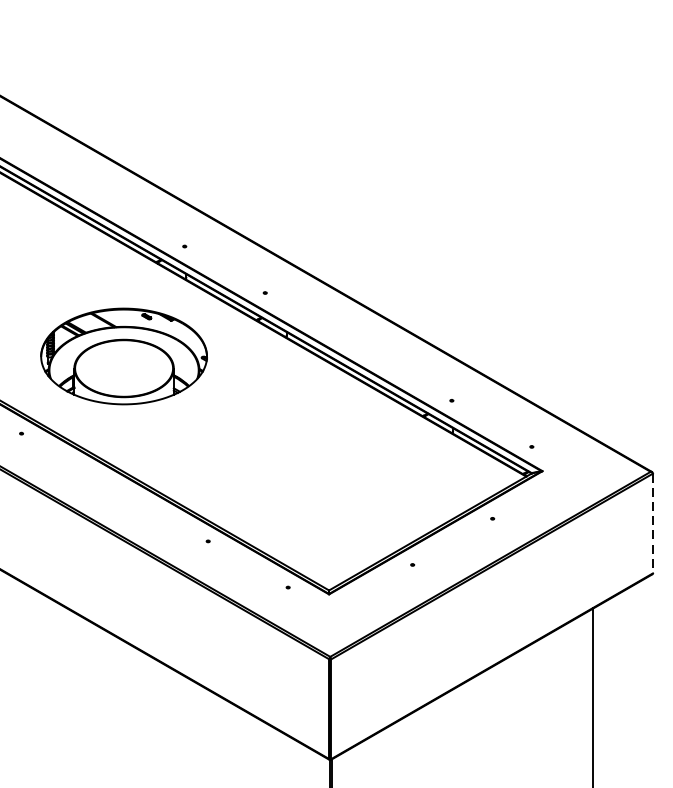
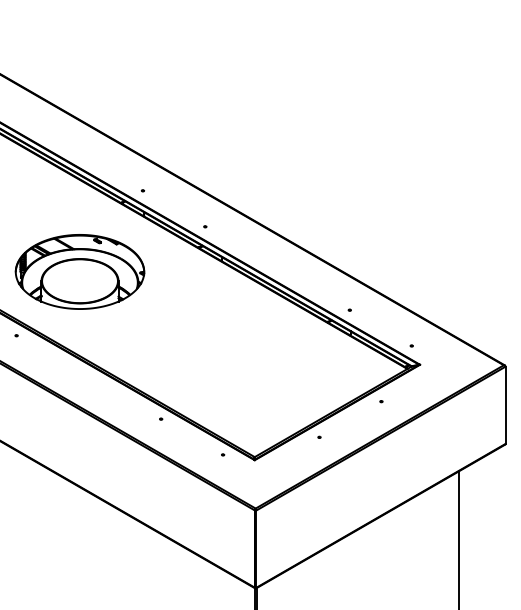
part: (123, 355) -> (79, 271), moved
line: (652, 523) -> (505, 405), dashed -> solid

